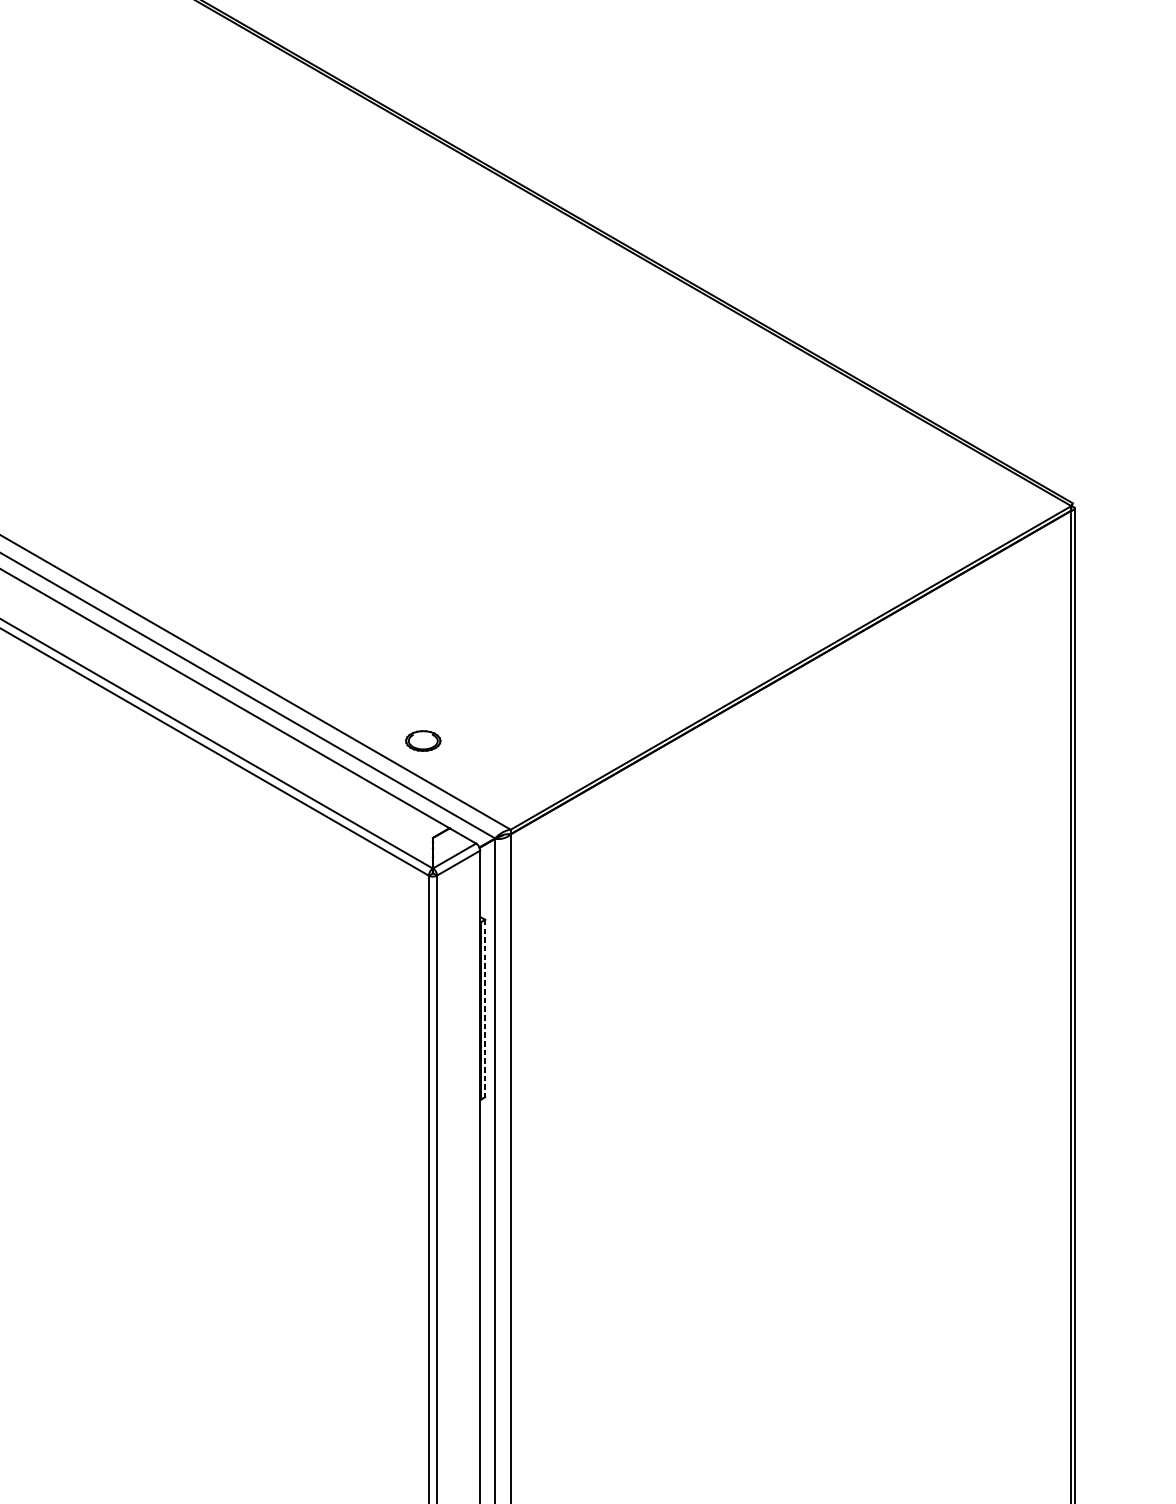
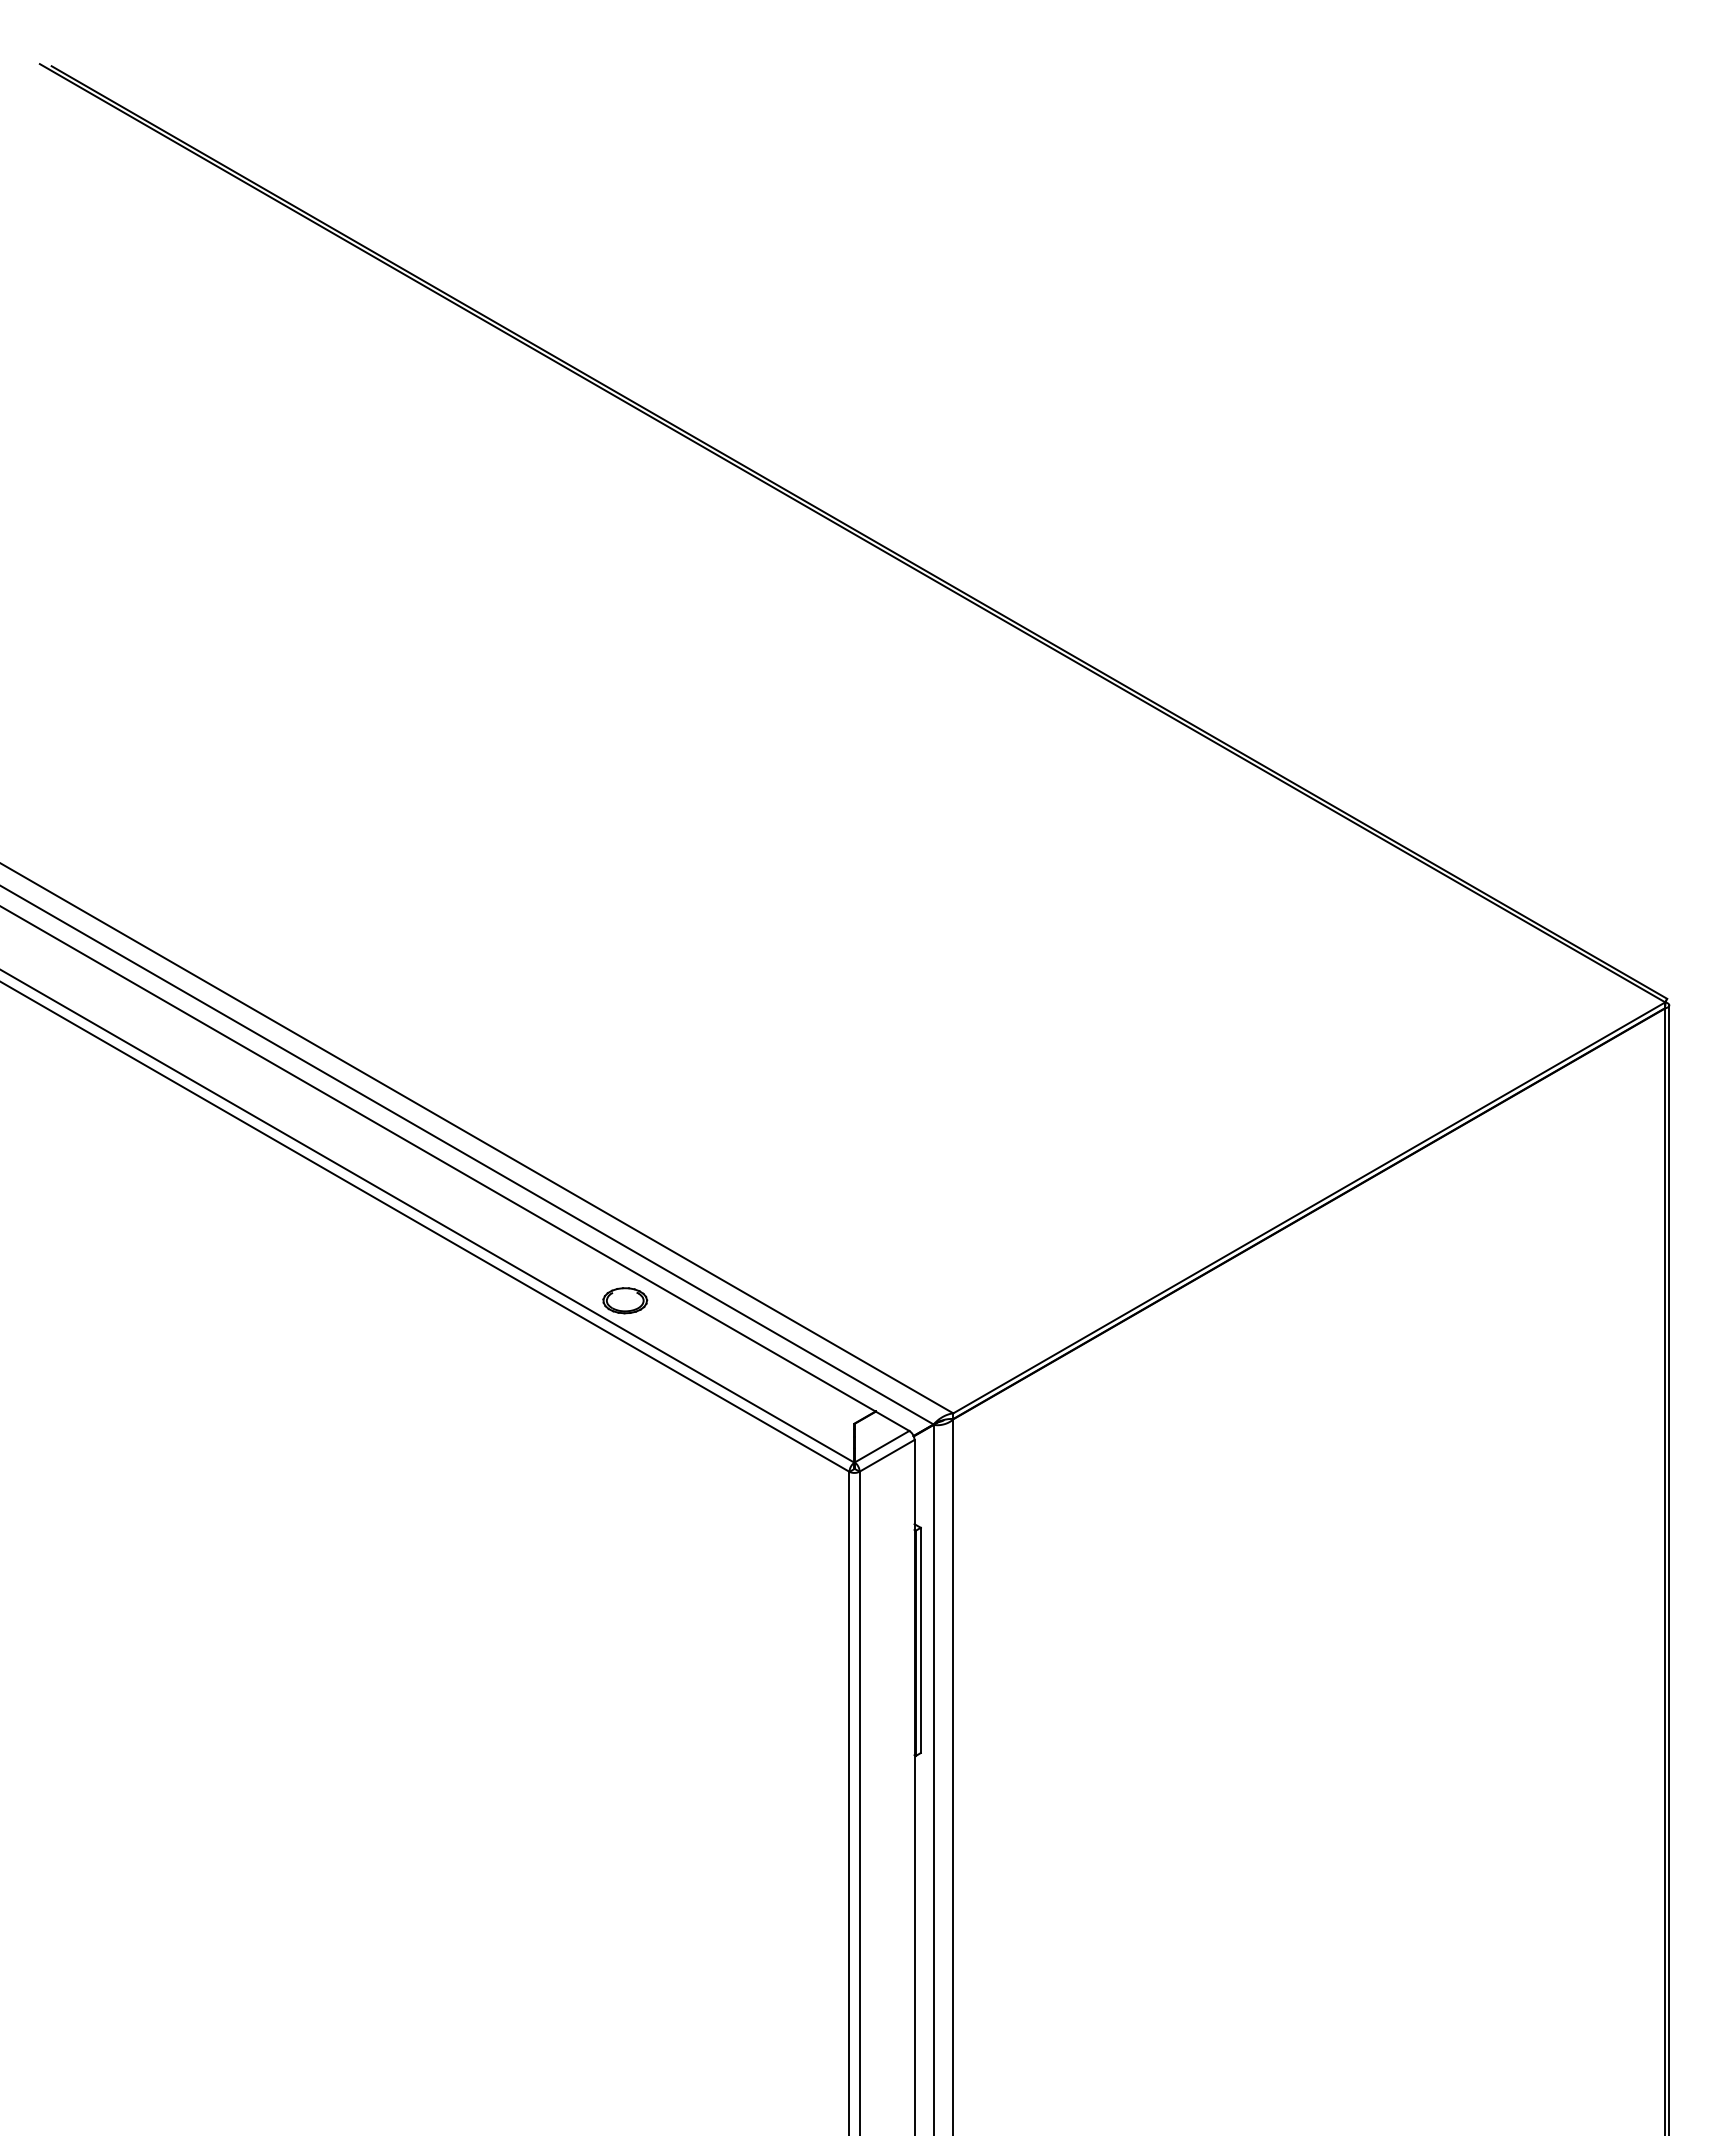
part: (423, 740) -> (625, 1300), moved
line: (484, 1008) -> (920, 1640), dashed -> solid

